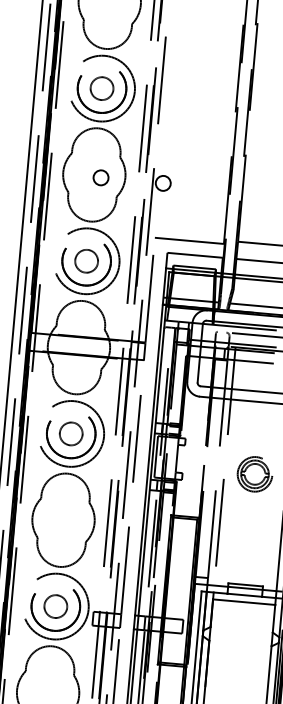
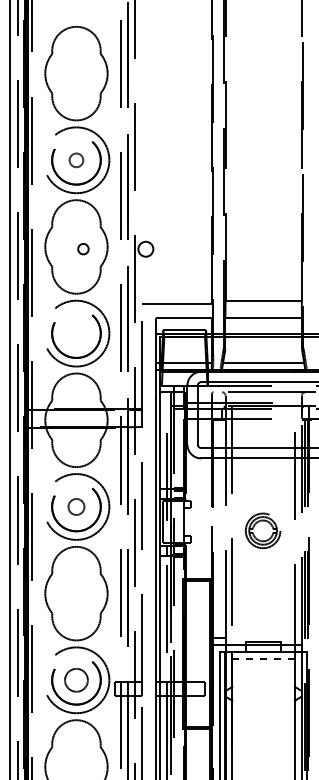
circle: (102, 88) -> (76, 160), size x0.6
circle: (101, 177) -> (83, 248), size x0.7
circle: (86, 261) -> (76, 333), removed
circle: (71, 433) -> (76, 506), size x0.7
line: (243, 602) -> (263, 659), solid -> dashed

